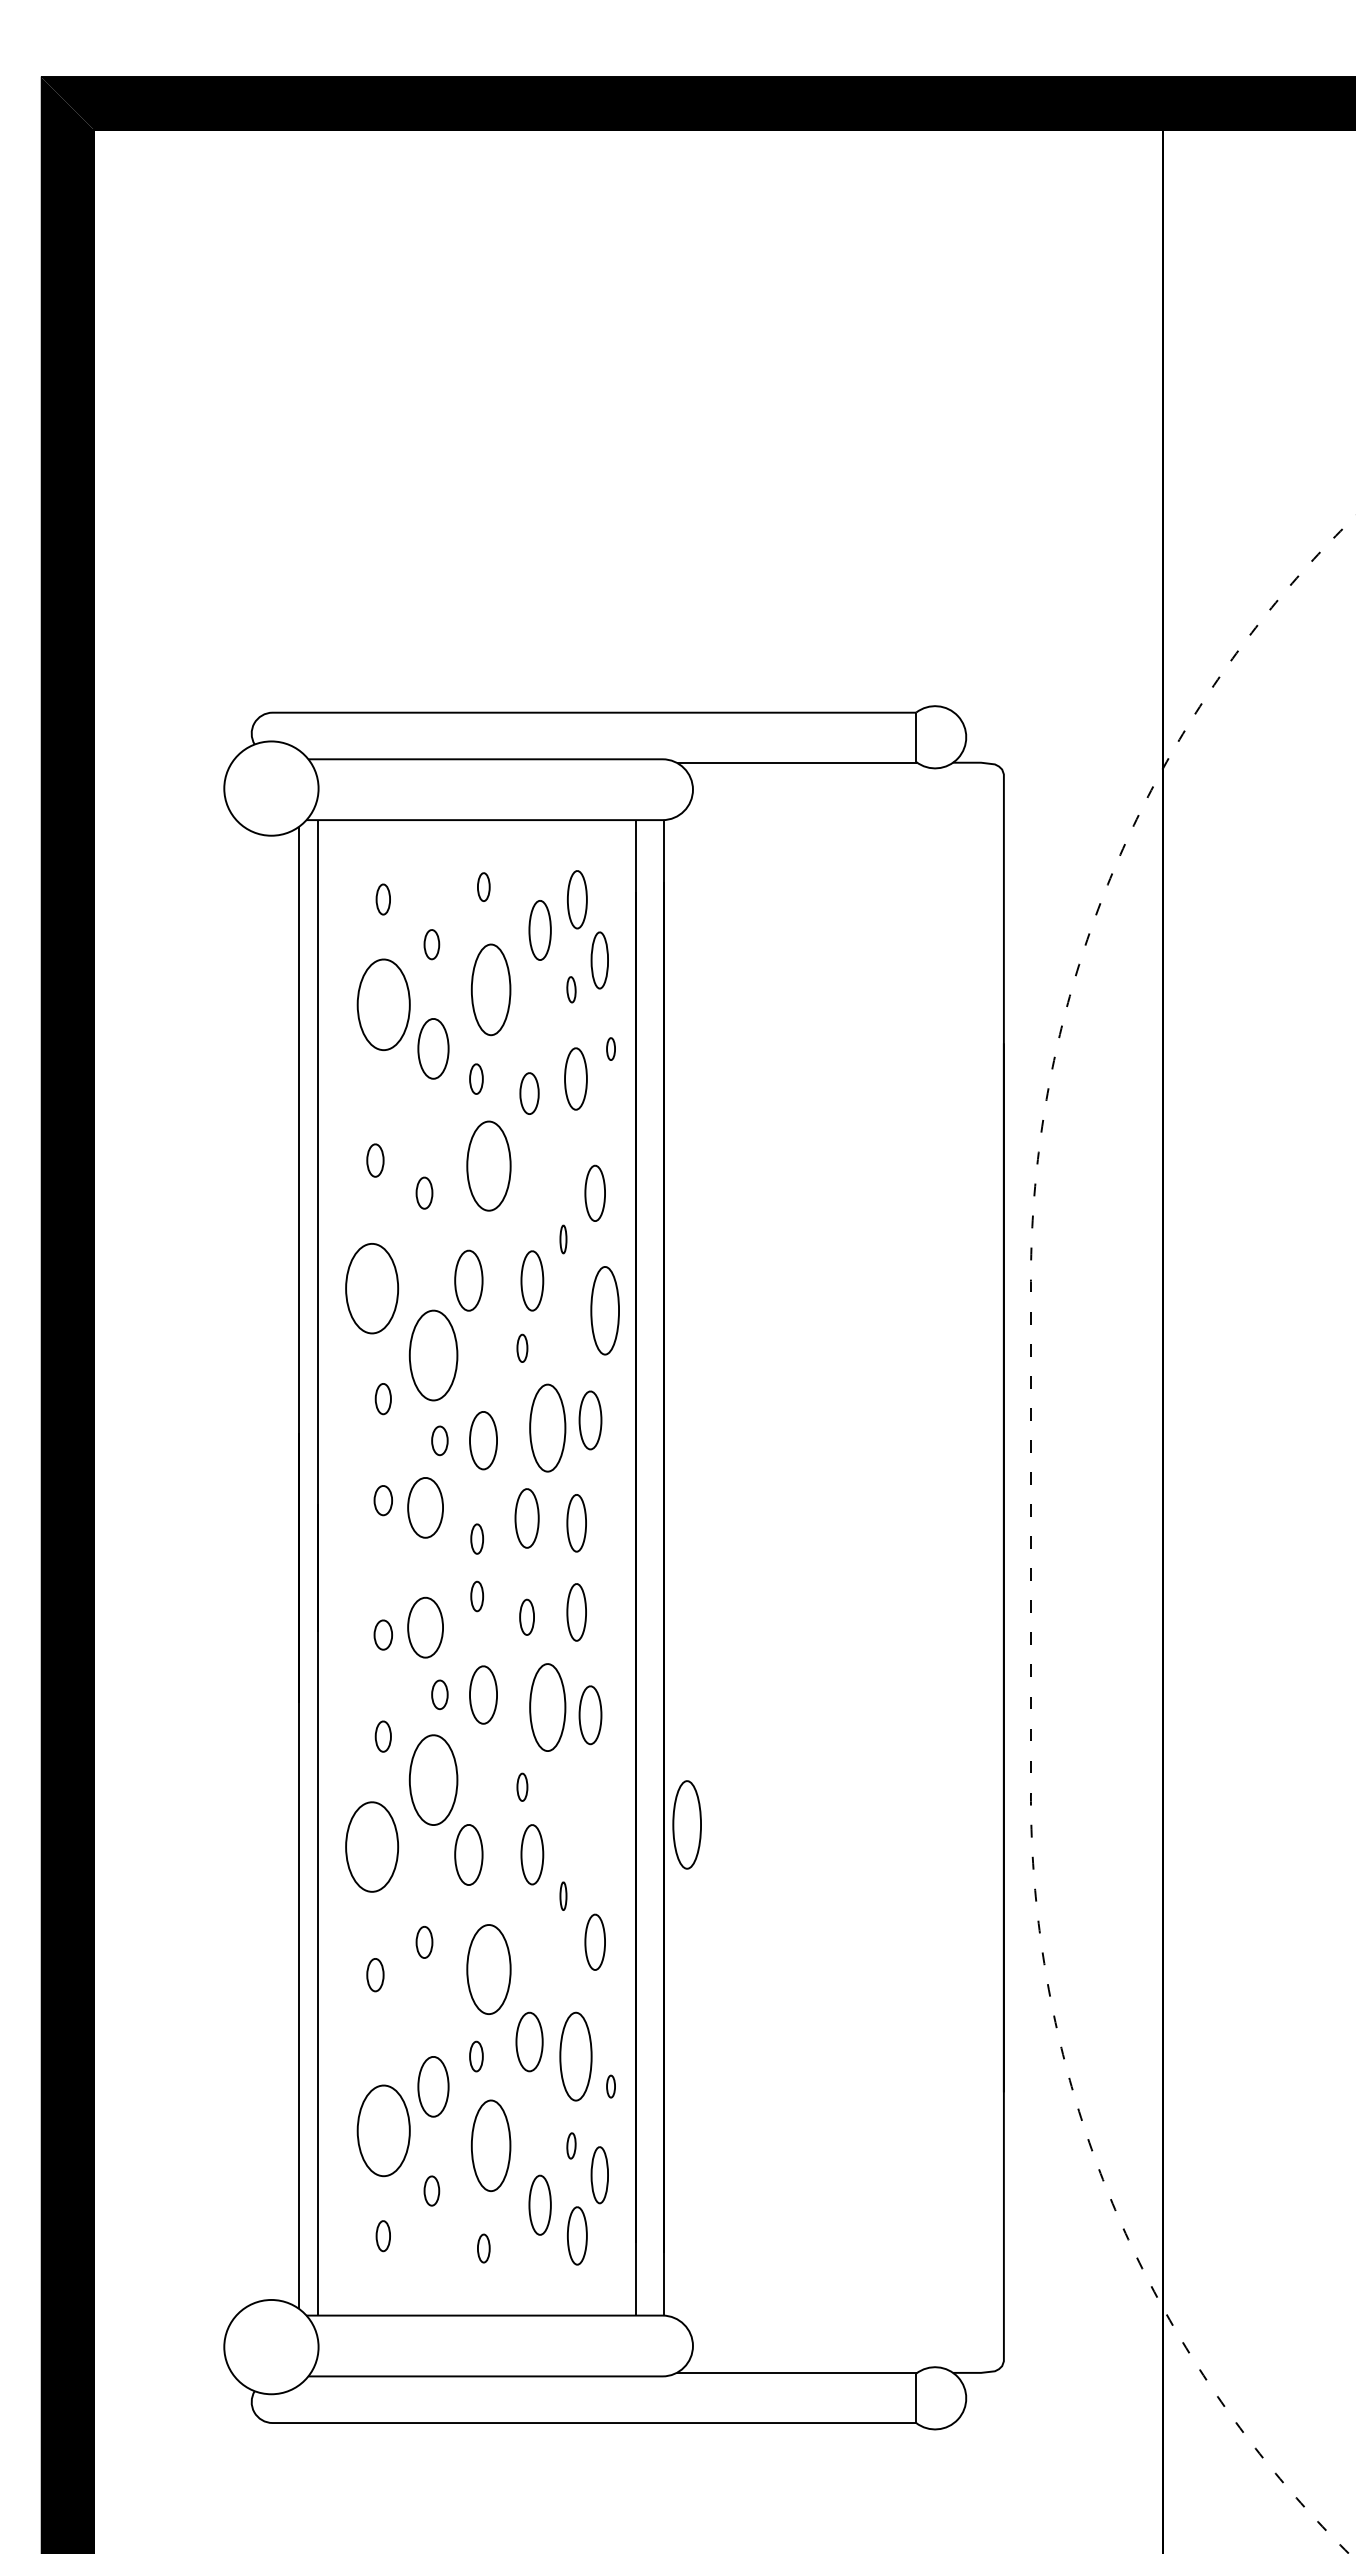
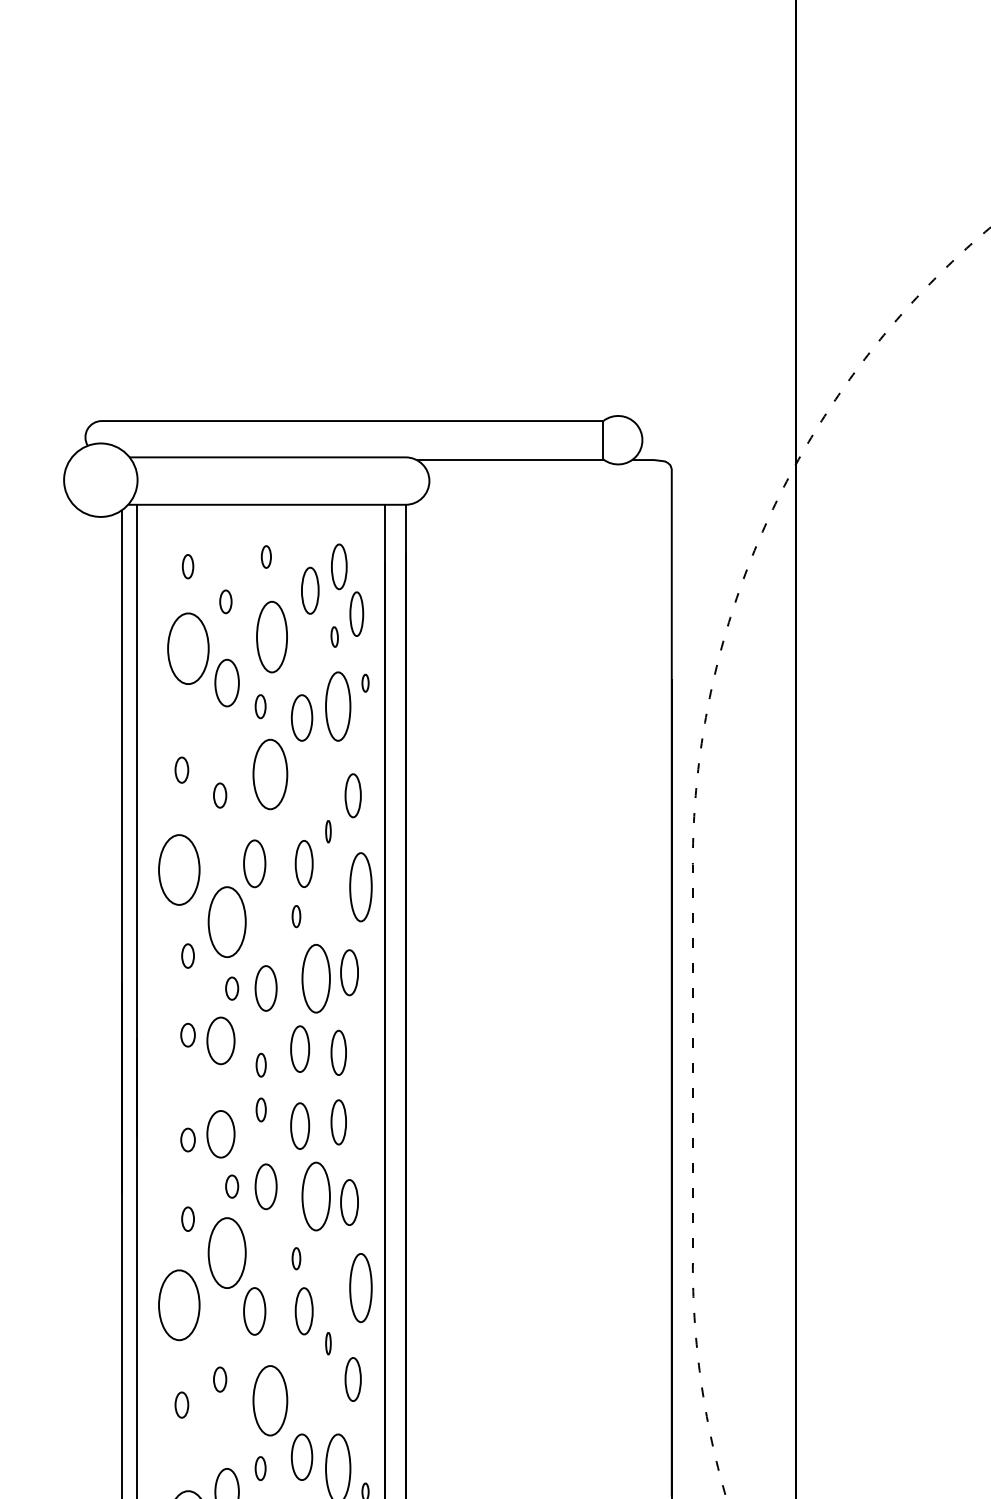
part: (575, 1078) -> (337, 706), size x1.43
part: (529, 1093) -> (301, 717), size x1.43
part: (526, 1617) -> (299, 1126), size x1.67
part: (686, 1824) -> (360, 1287), moved

